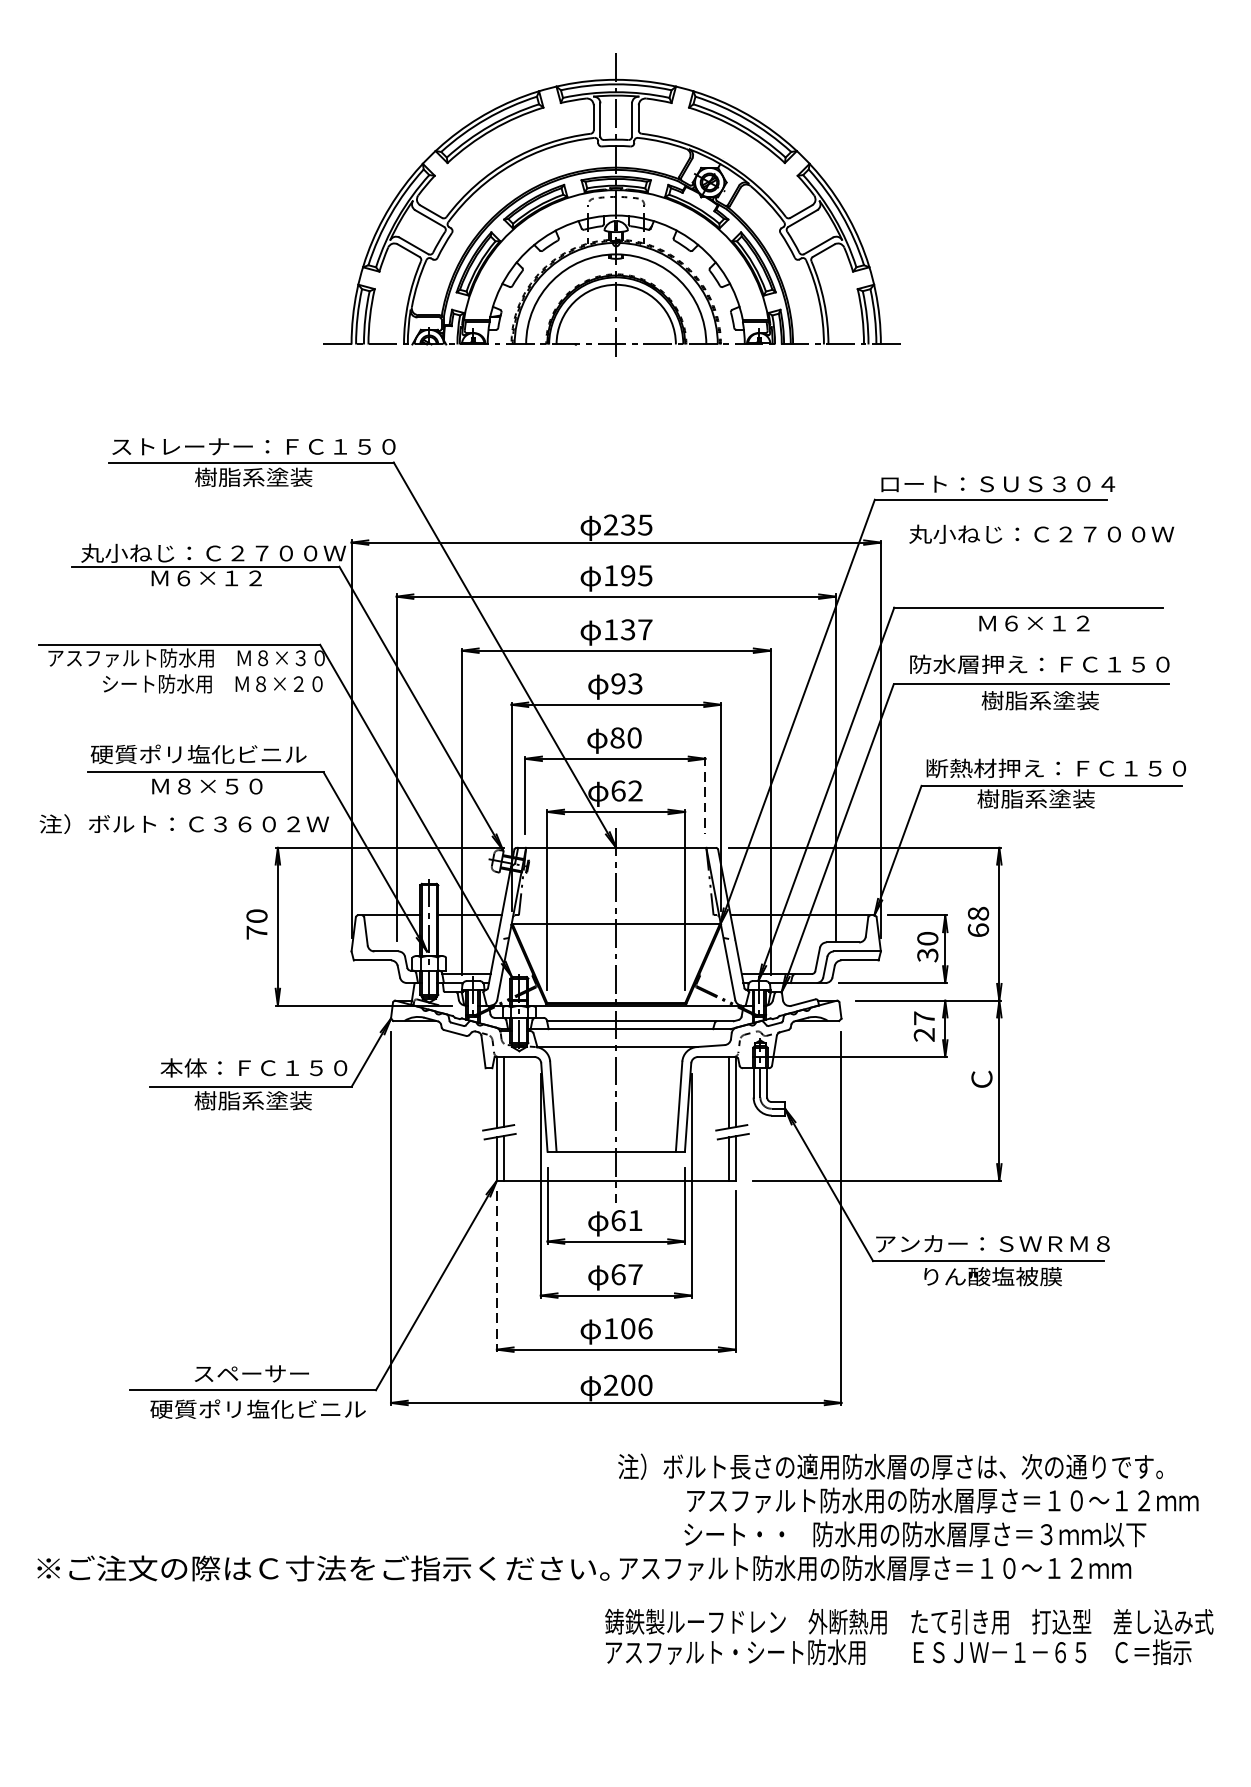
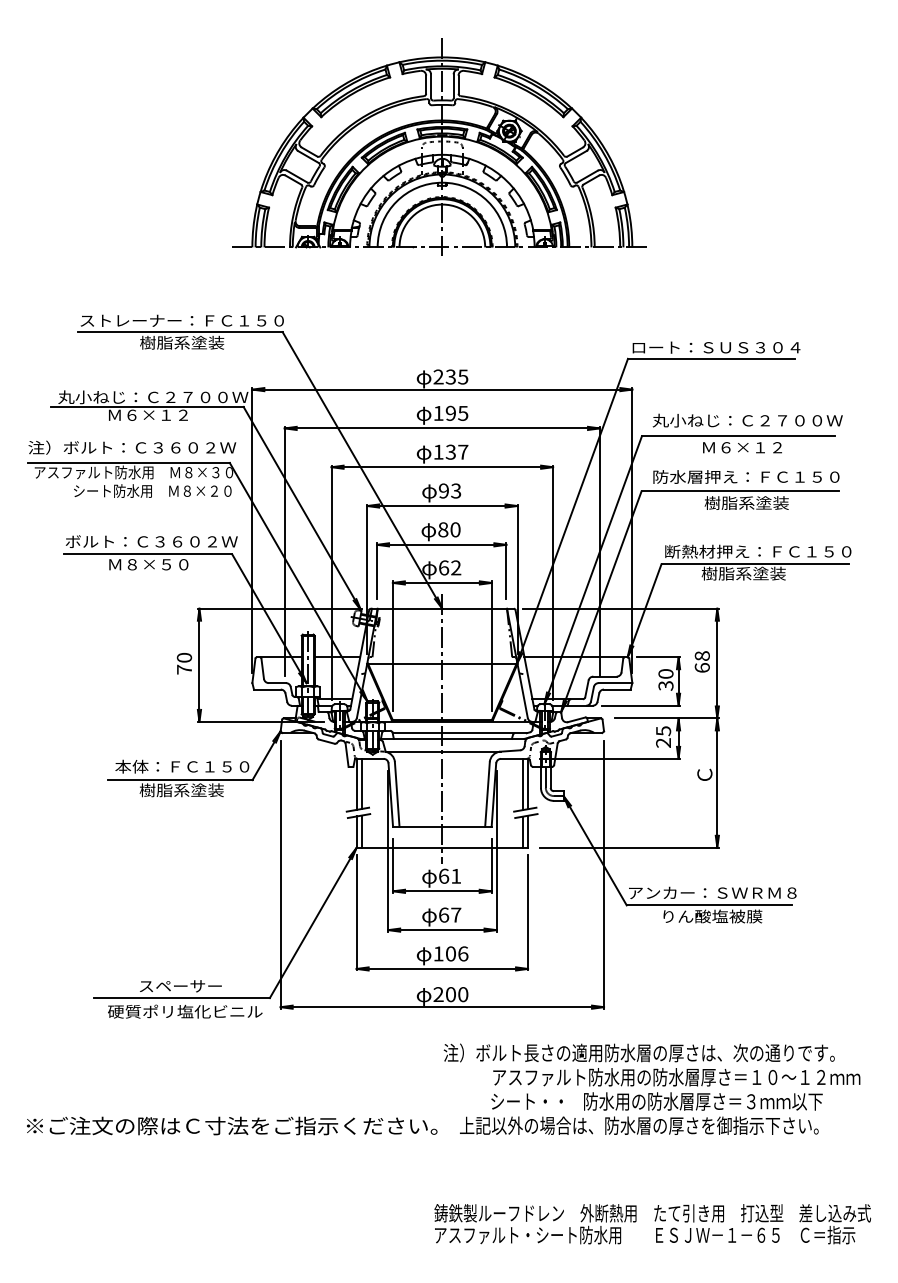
text: (1041, 534) -> (747, 420), moved
text: (211, 754) -> (151, 541), 硬質ポリ塩化ビニル -> ボルト：Ｃ３６０２Ｗ
line: (705, 795) -> (506, 571), dashed -> solid
text: (184, 823) -> (132, 447), moved
text: (924, 1018) -> (663, 731), 27 -> 25
line: (496, 1271) -> (356, 912), dashed -> solid
text: (879, 1567) -> (631, 1125), アスファルト防水用の防水層厚さ＝１０～１２ｍｍ -> 上記以外の場合は、防水層の厚さを御指示下さい。
text: (908, 1637) -> (652, 1224), moved

